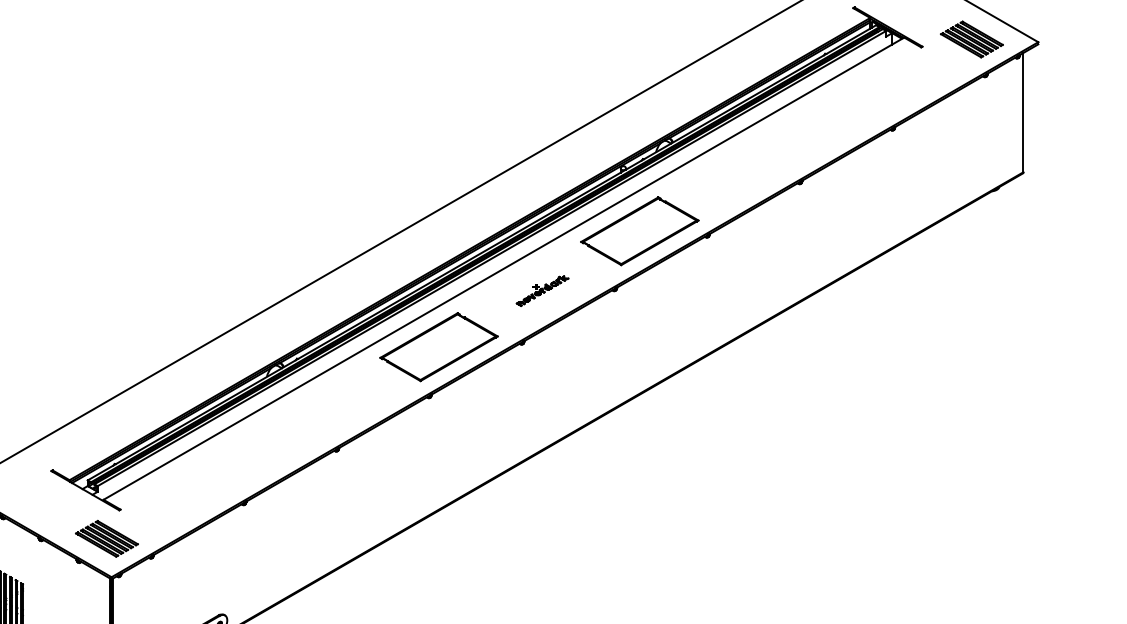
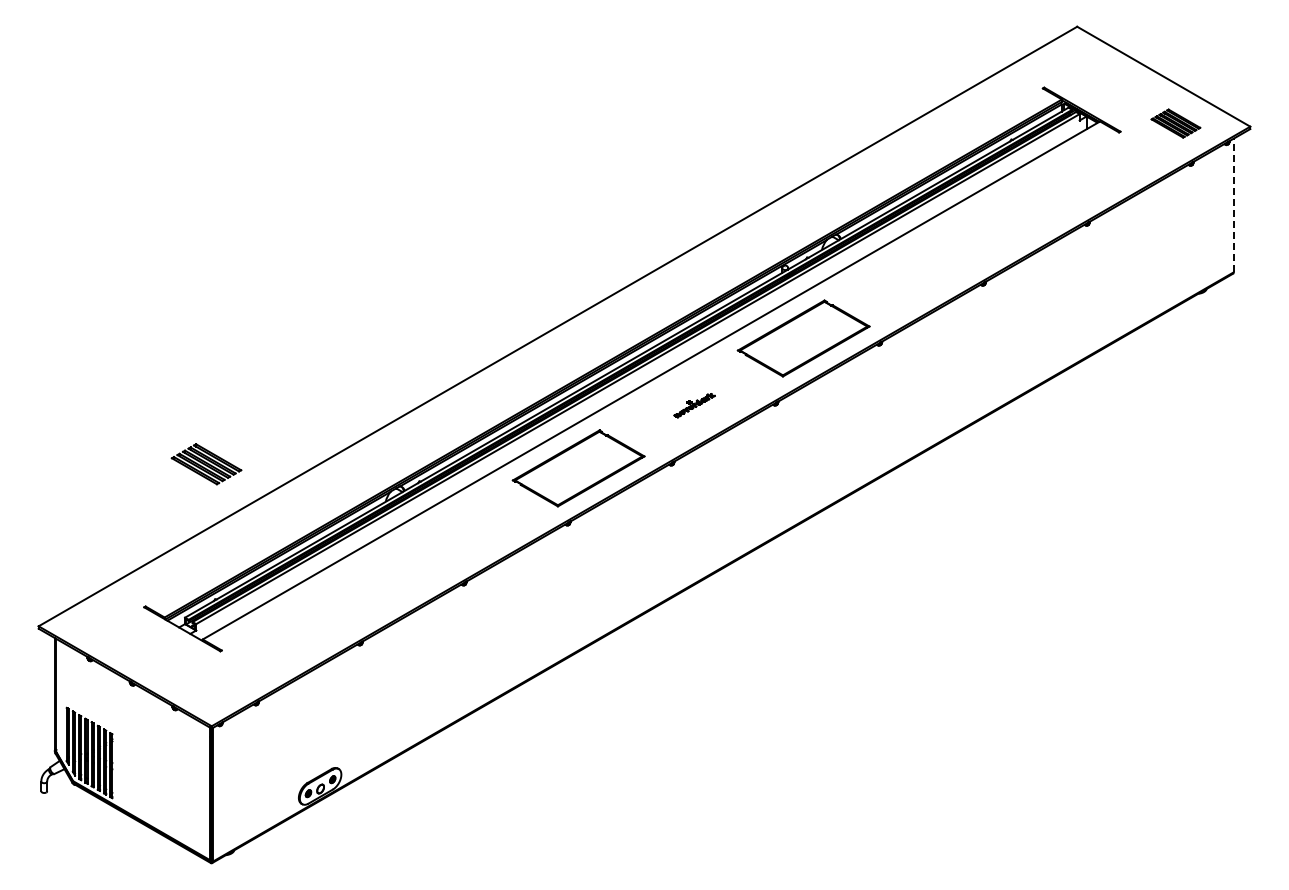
part: (971, 39) -> (1175, 123), size x0.7
line: (1023, 112) -> (1233, 205), solid -> dashed
part: (542, 291) -> (694, 405), size x0.7
part: (106, 539) -> (206, 464), moved

